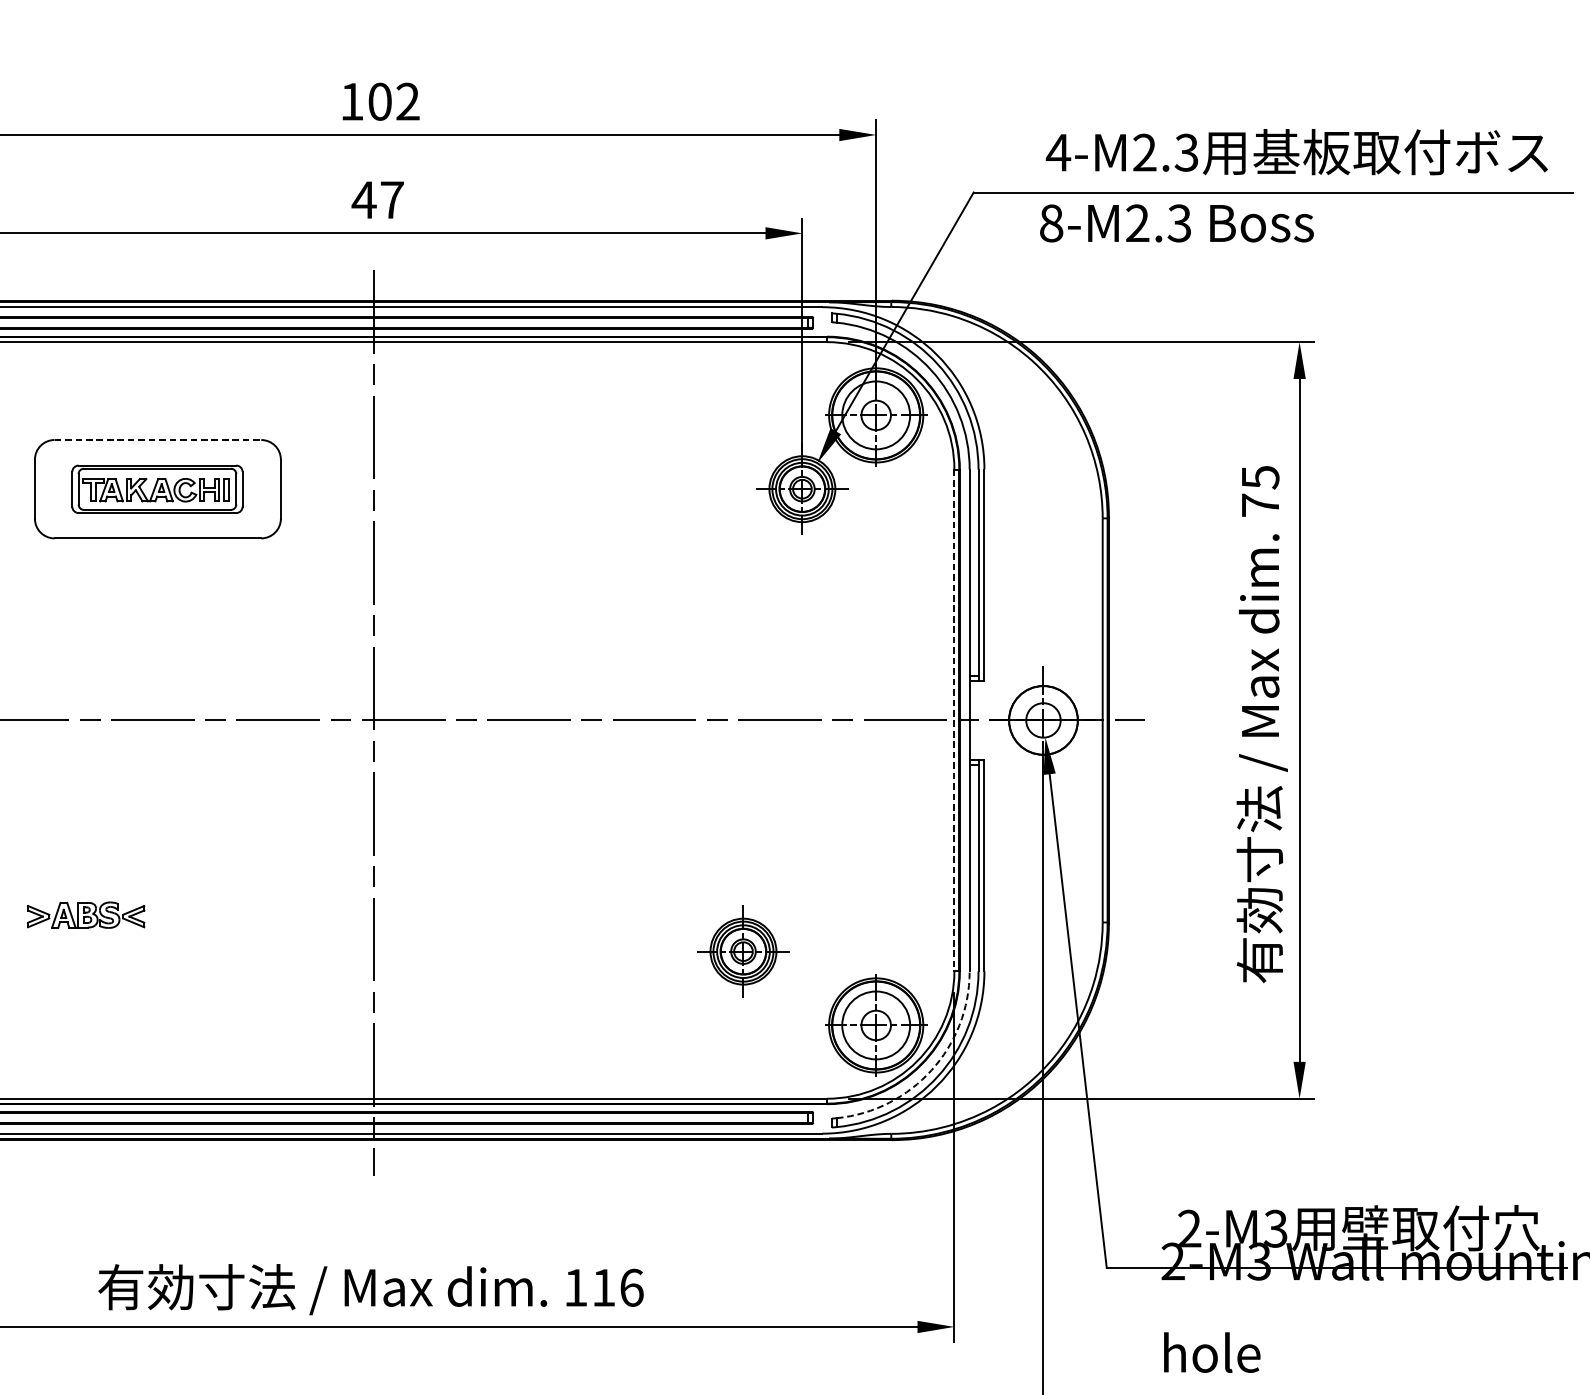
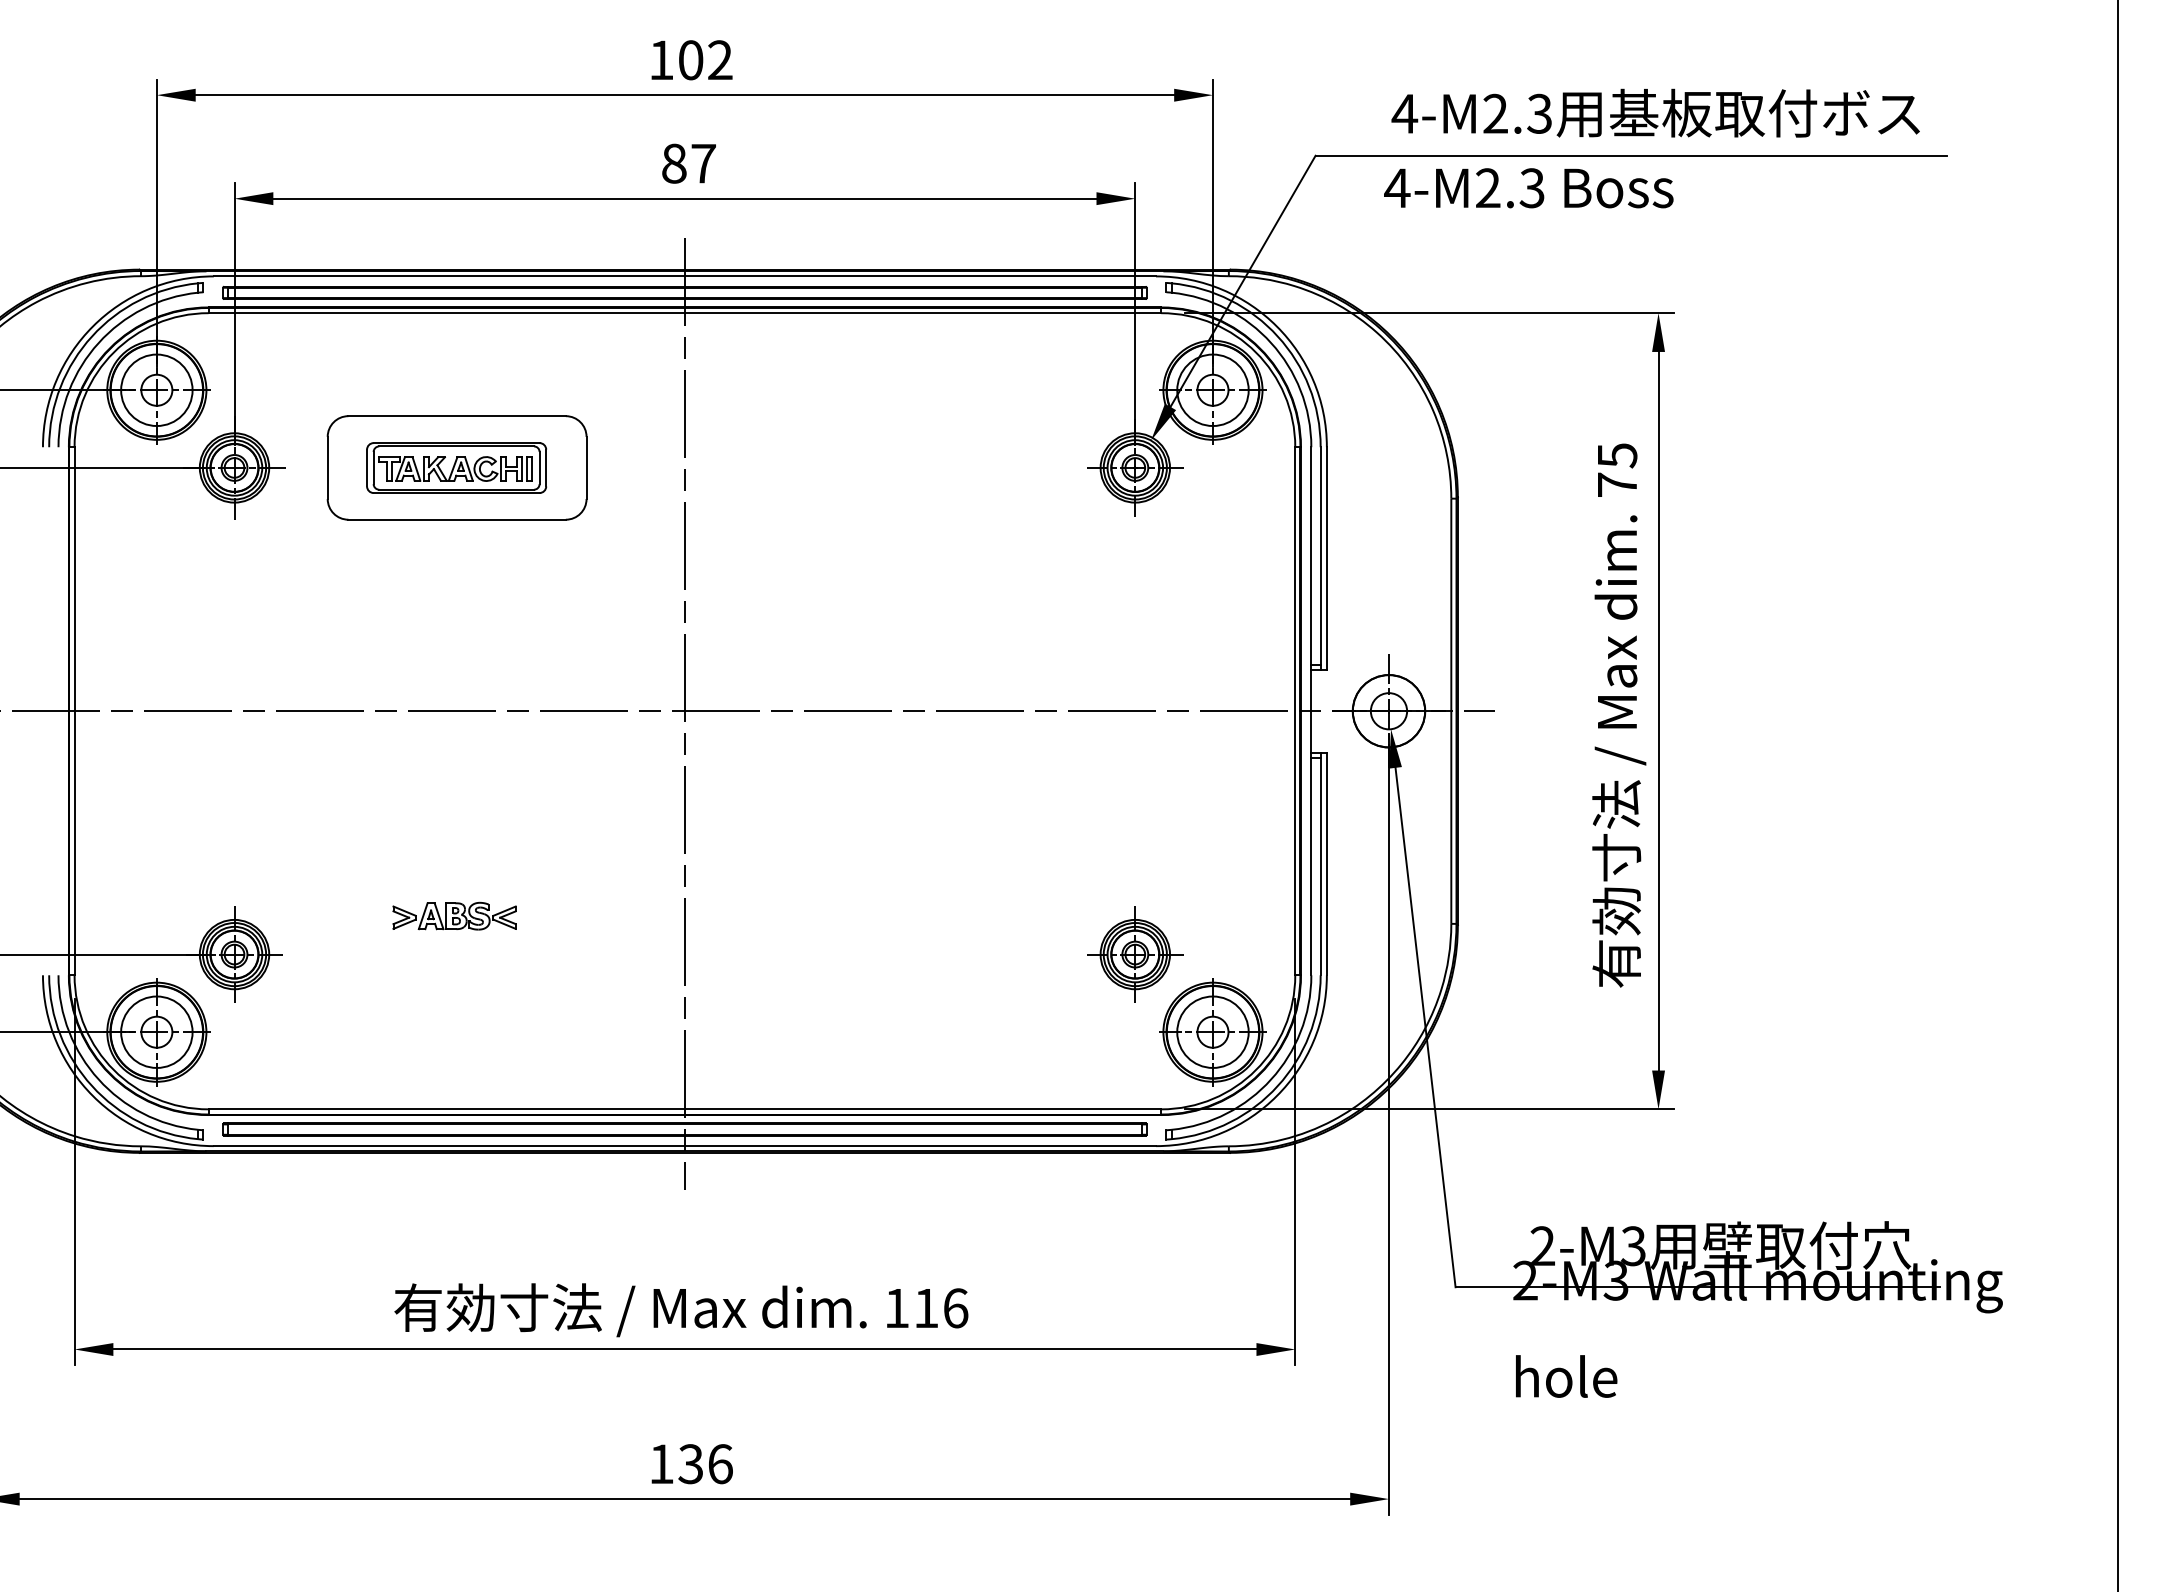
text: (363, 199) -> (673, 163), 47 -> 87
text: (1051, 223) -> (1397, 188), 8-M2.3 -> 4-M2.3
line: (158, 440) -> (457, 416), dashed -> solid
line: (954, 720) -> (1295, 711), dashed -> solid
part: (86, 914) -> (454, 915), moved
part: (743, 951) -> (1135, 954), moved
arc: (931, 1070) -> (1271, 1079), dashed -> solid

